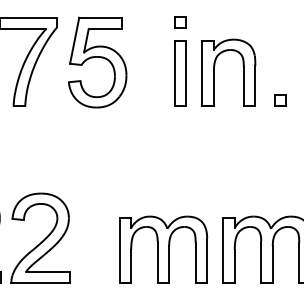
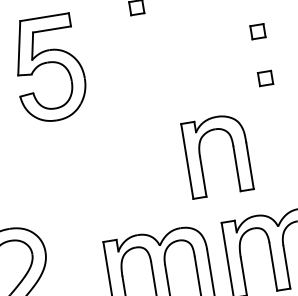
part: (280, 59) -> (257, 31), added
part: (214, 72) -> (200, 157), moved
part: (180, 73) -> (146, 66), removed

